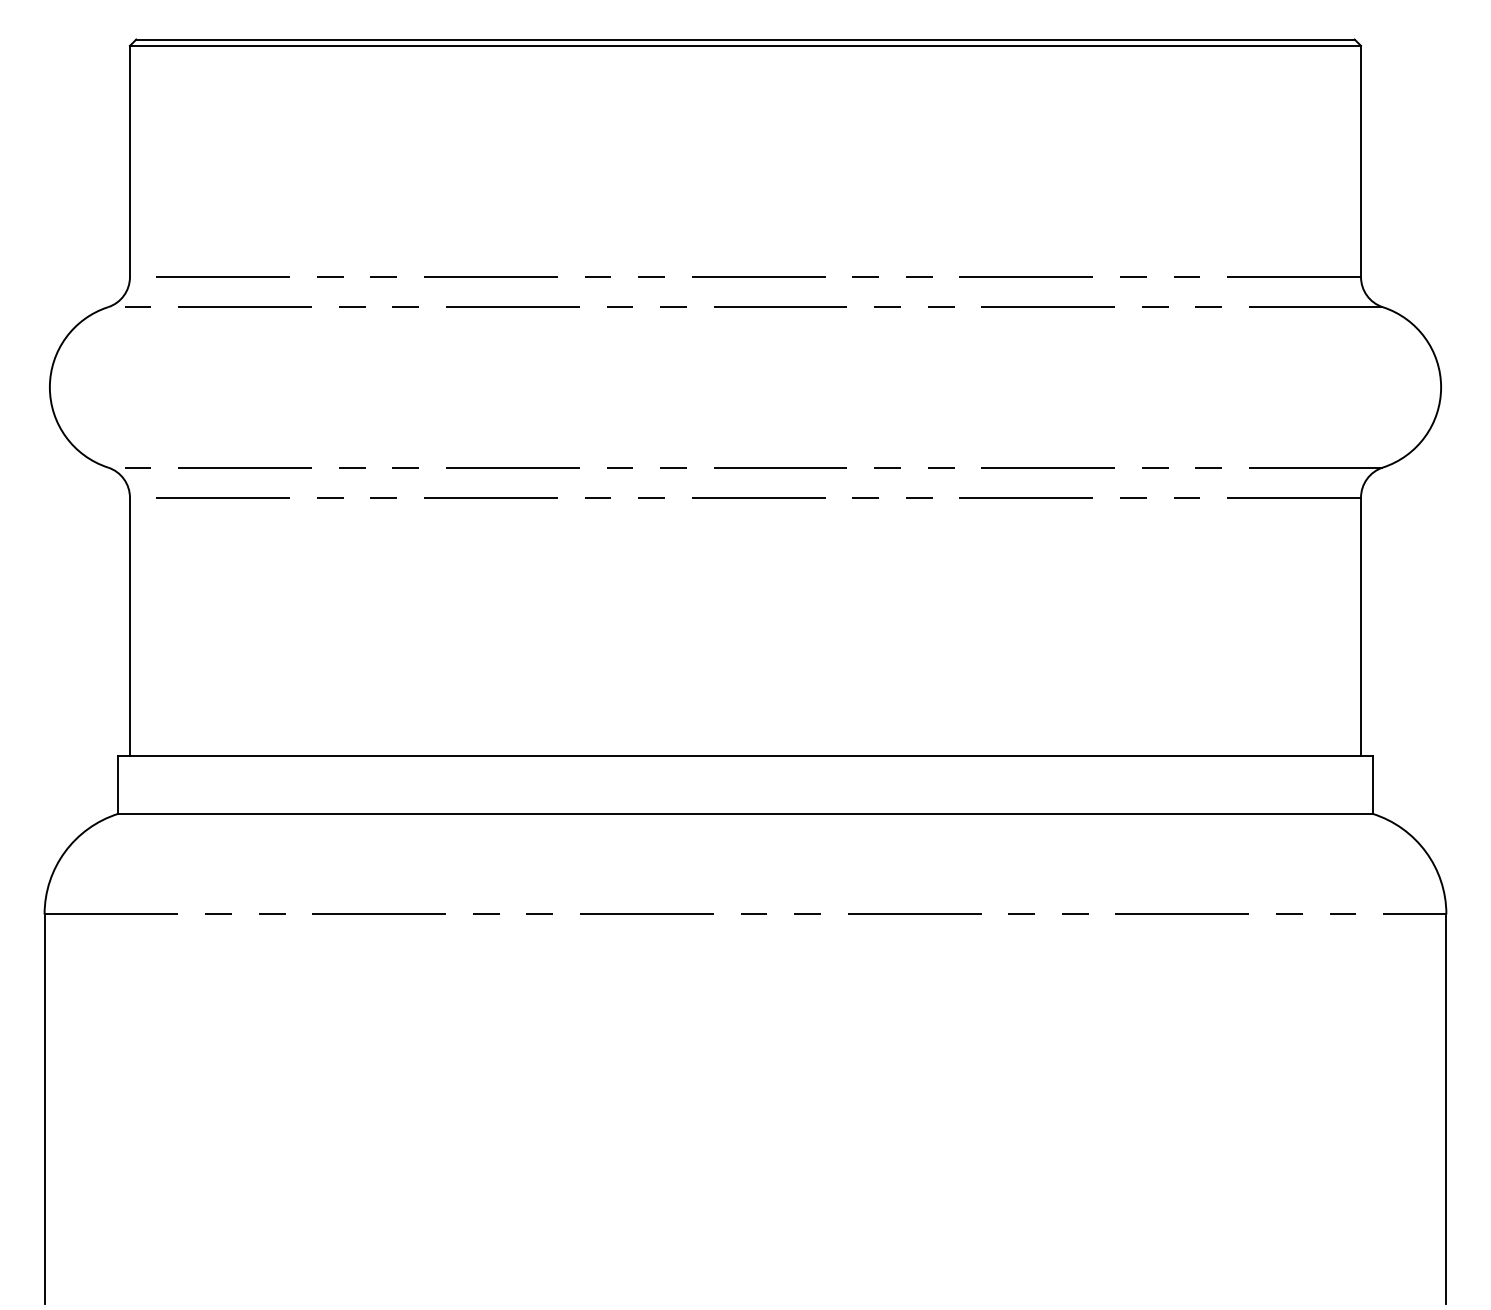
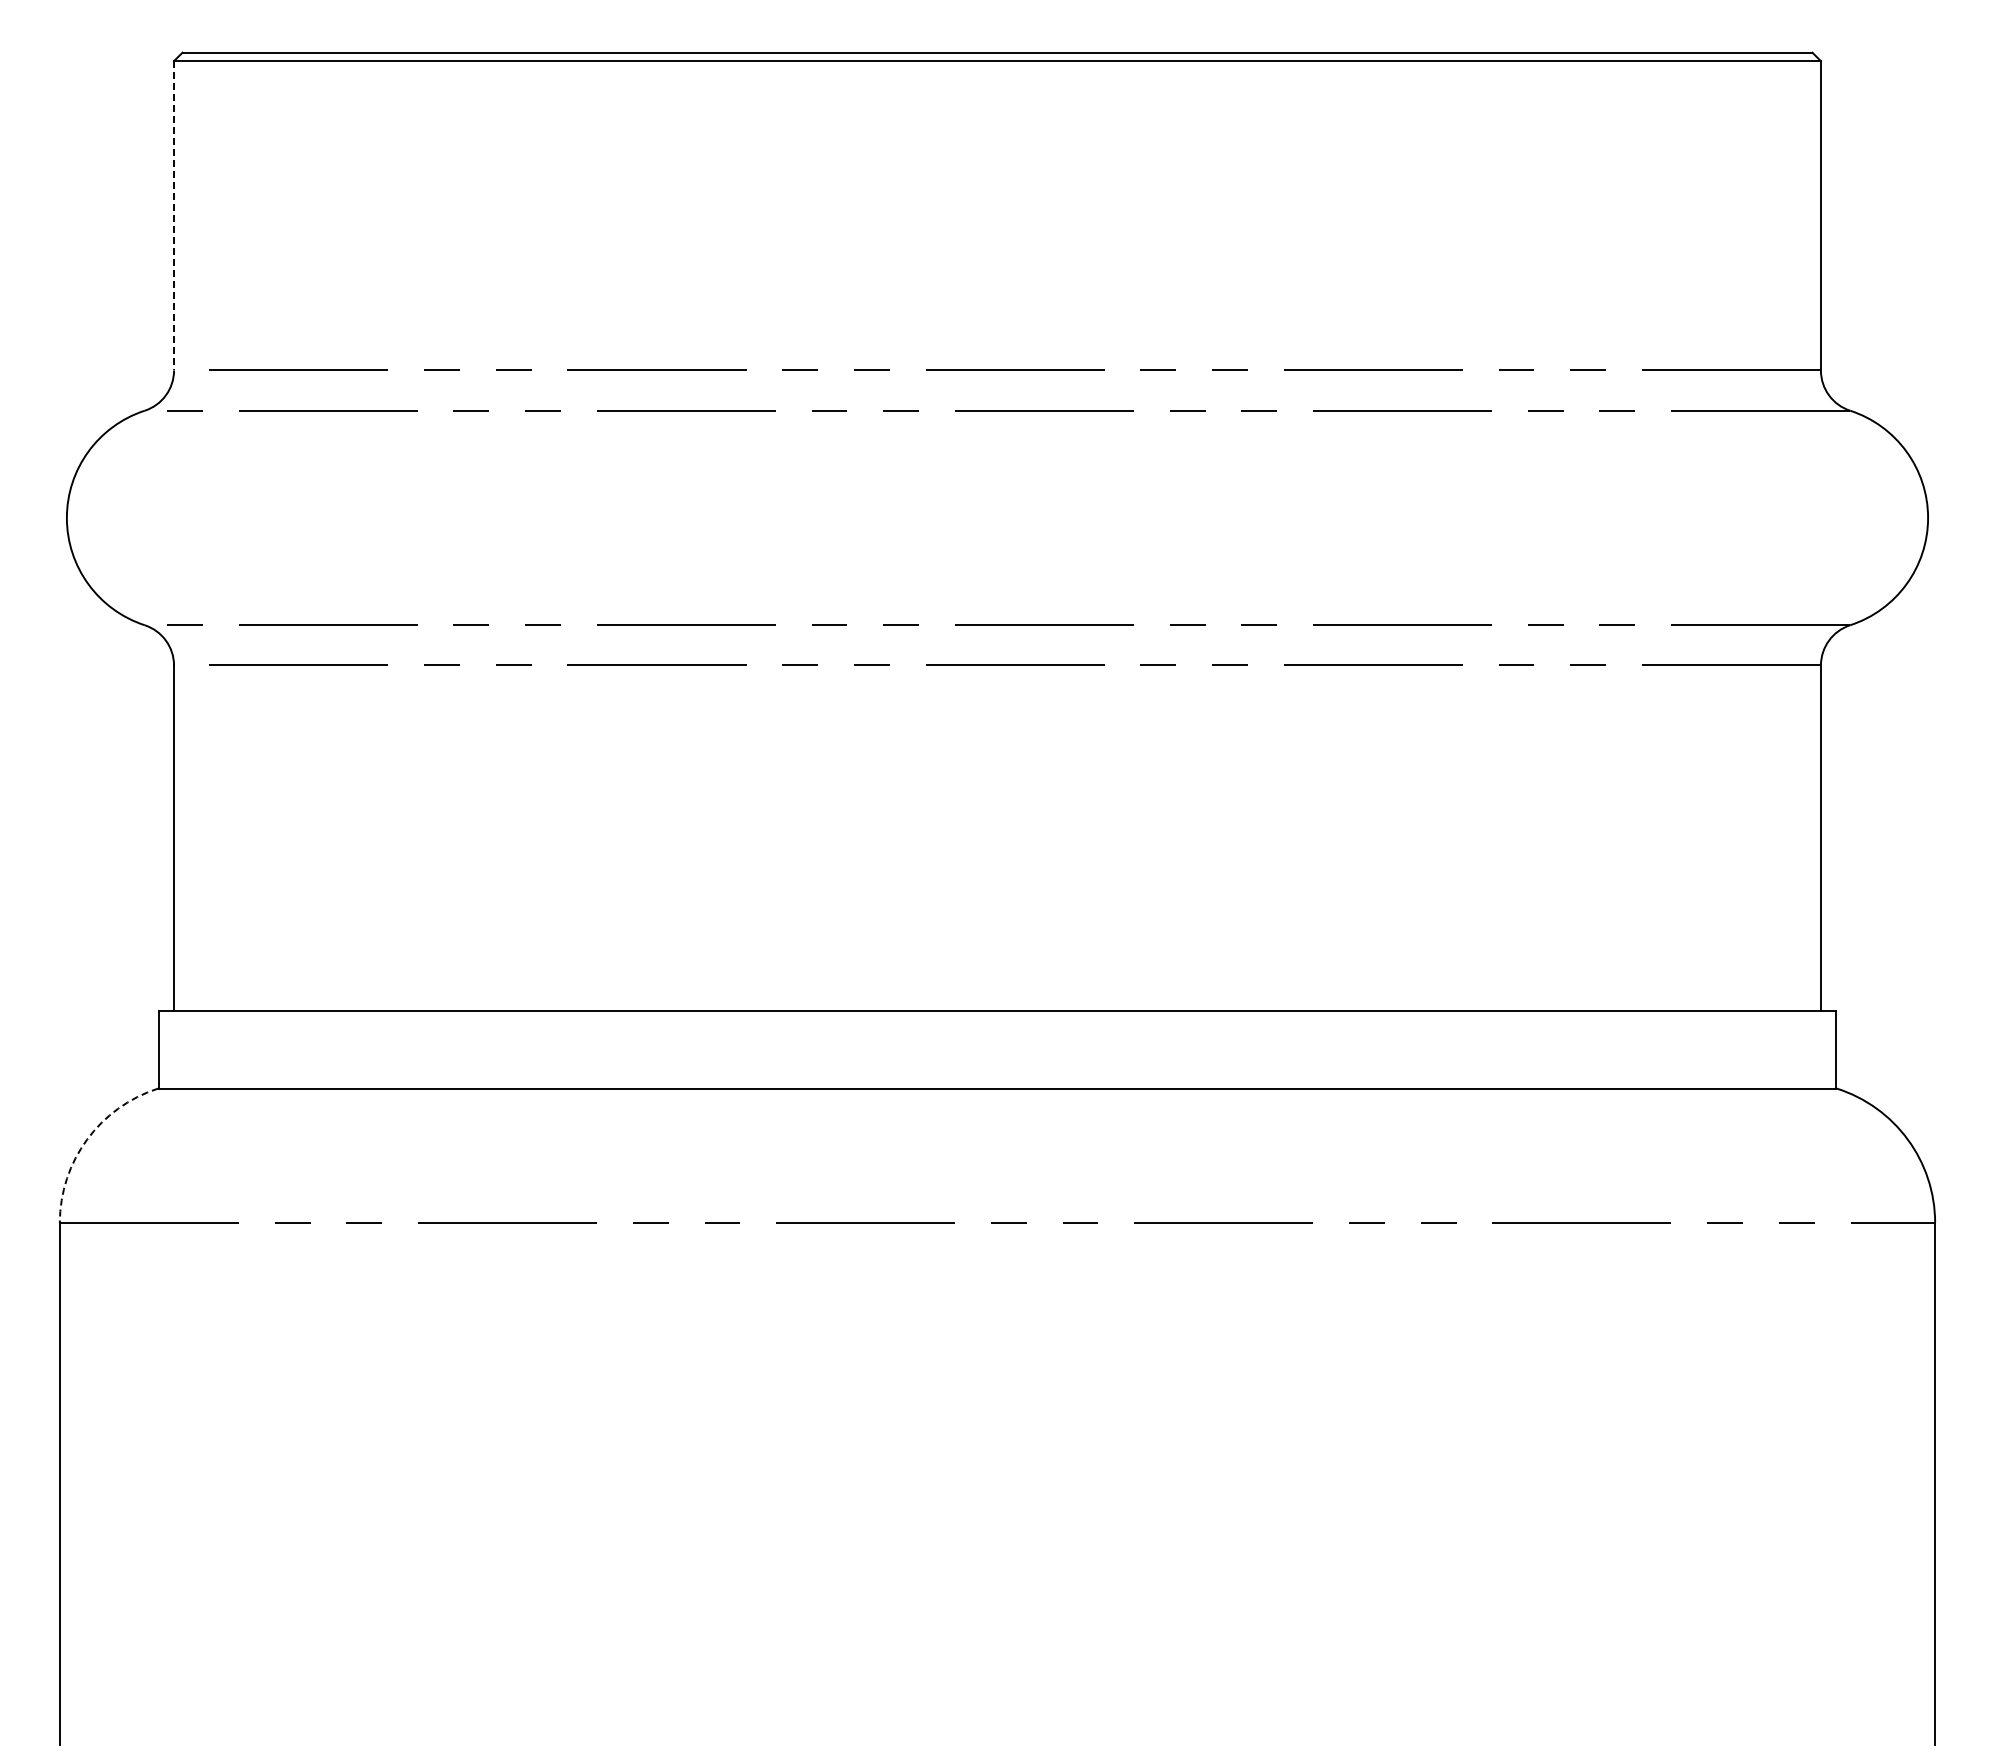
line: (130, 161) -> (174, 215), solid -> dashed
arc: (65, 851) -> (87, 1139), solid -> dashed

